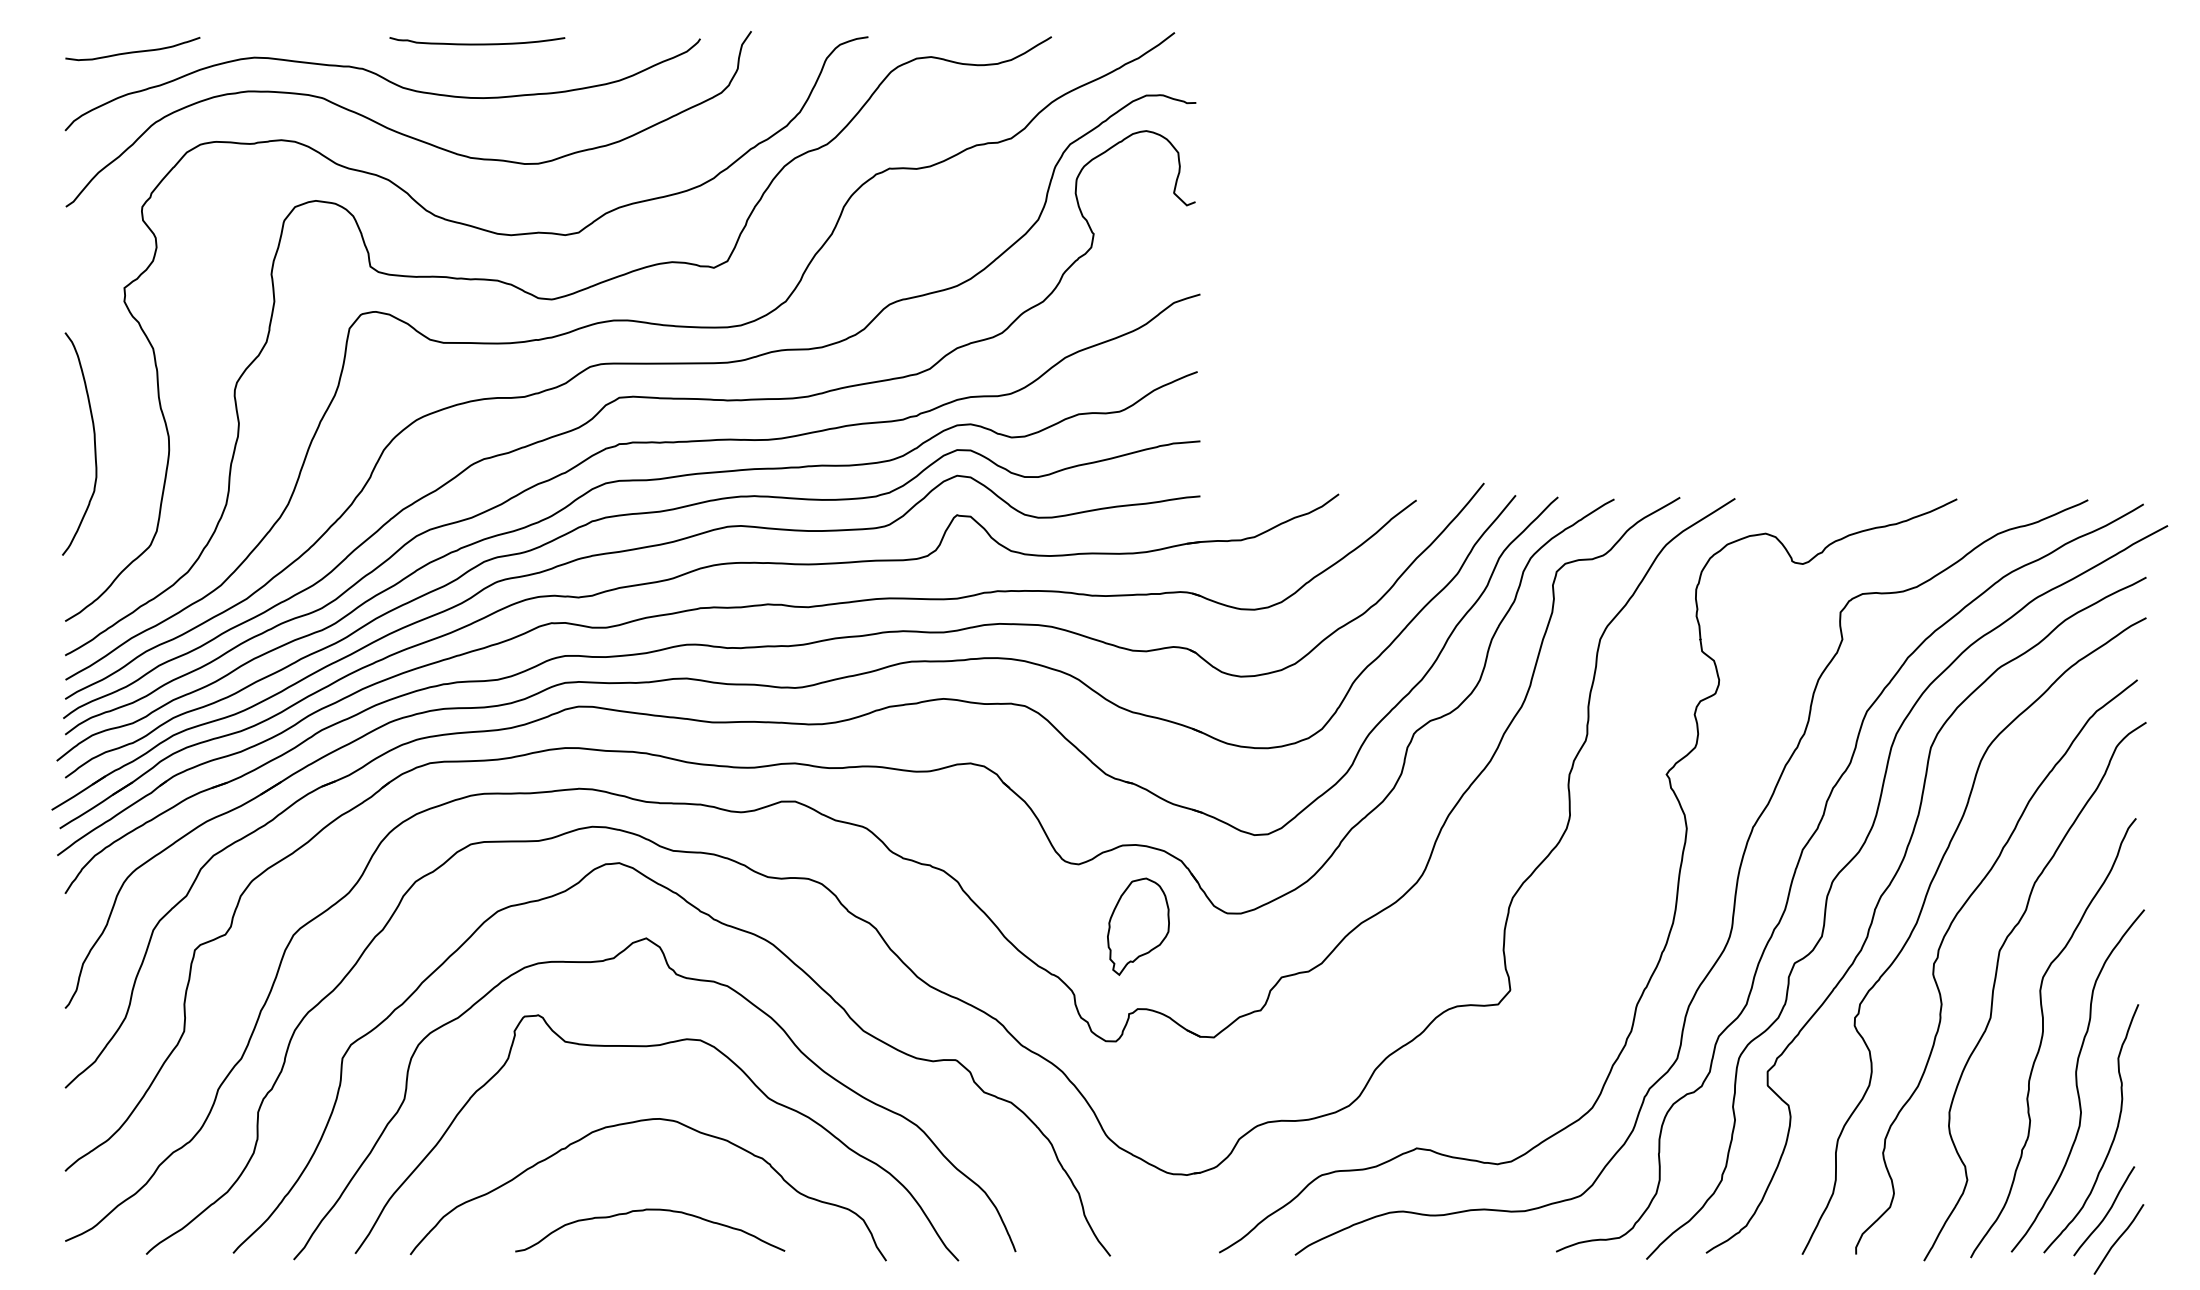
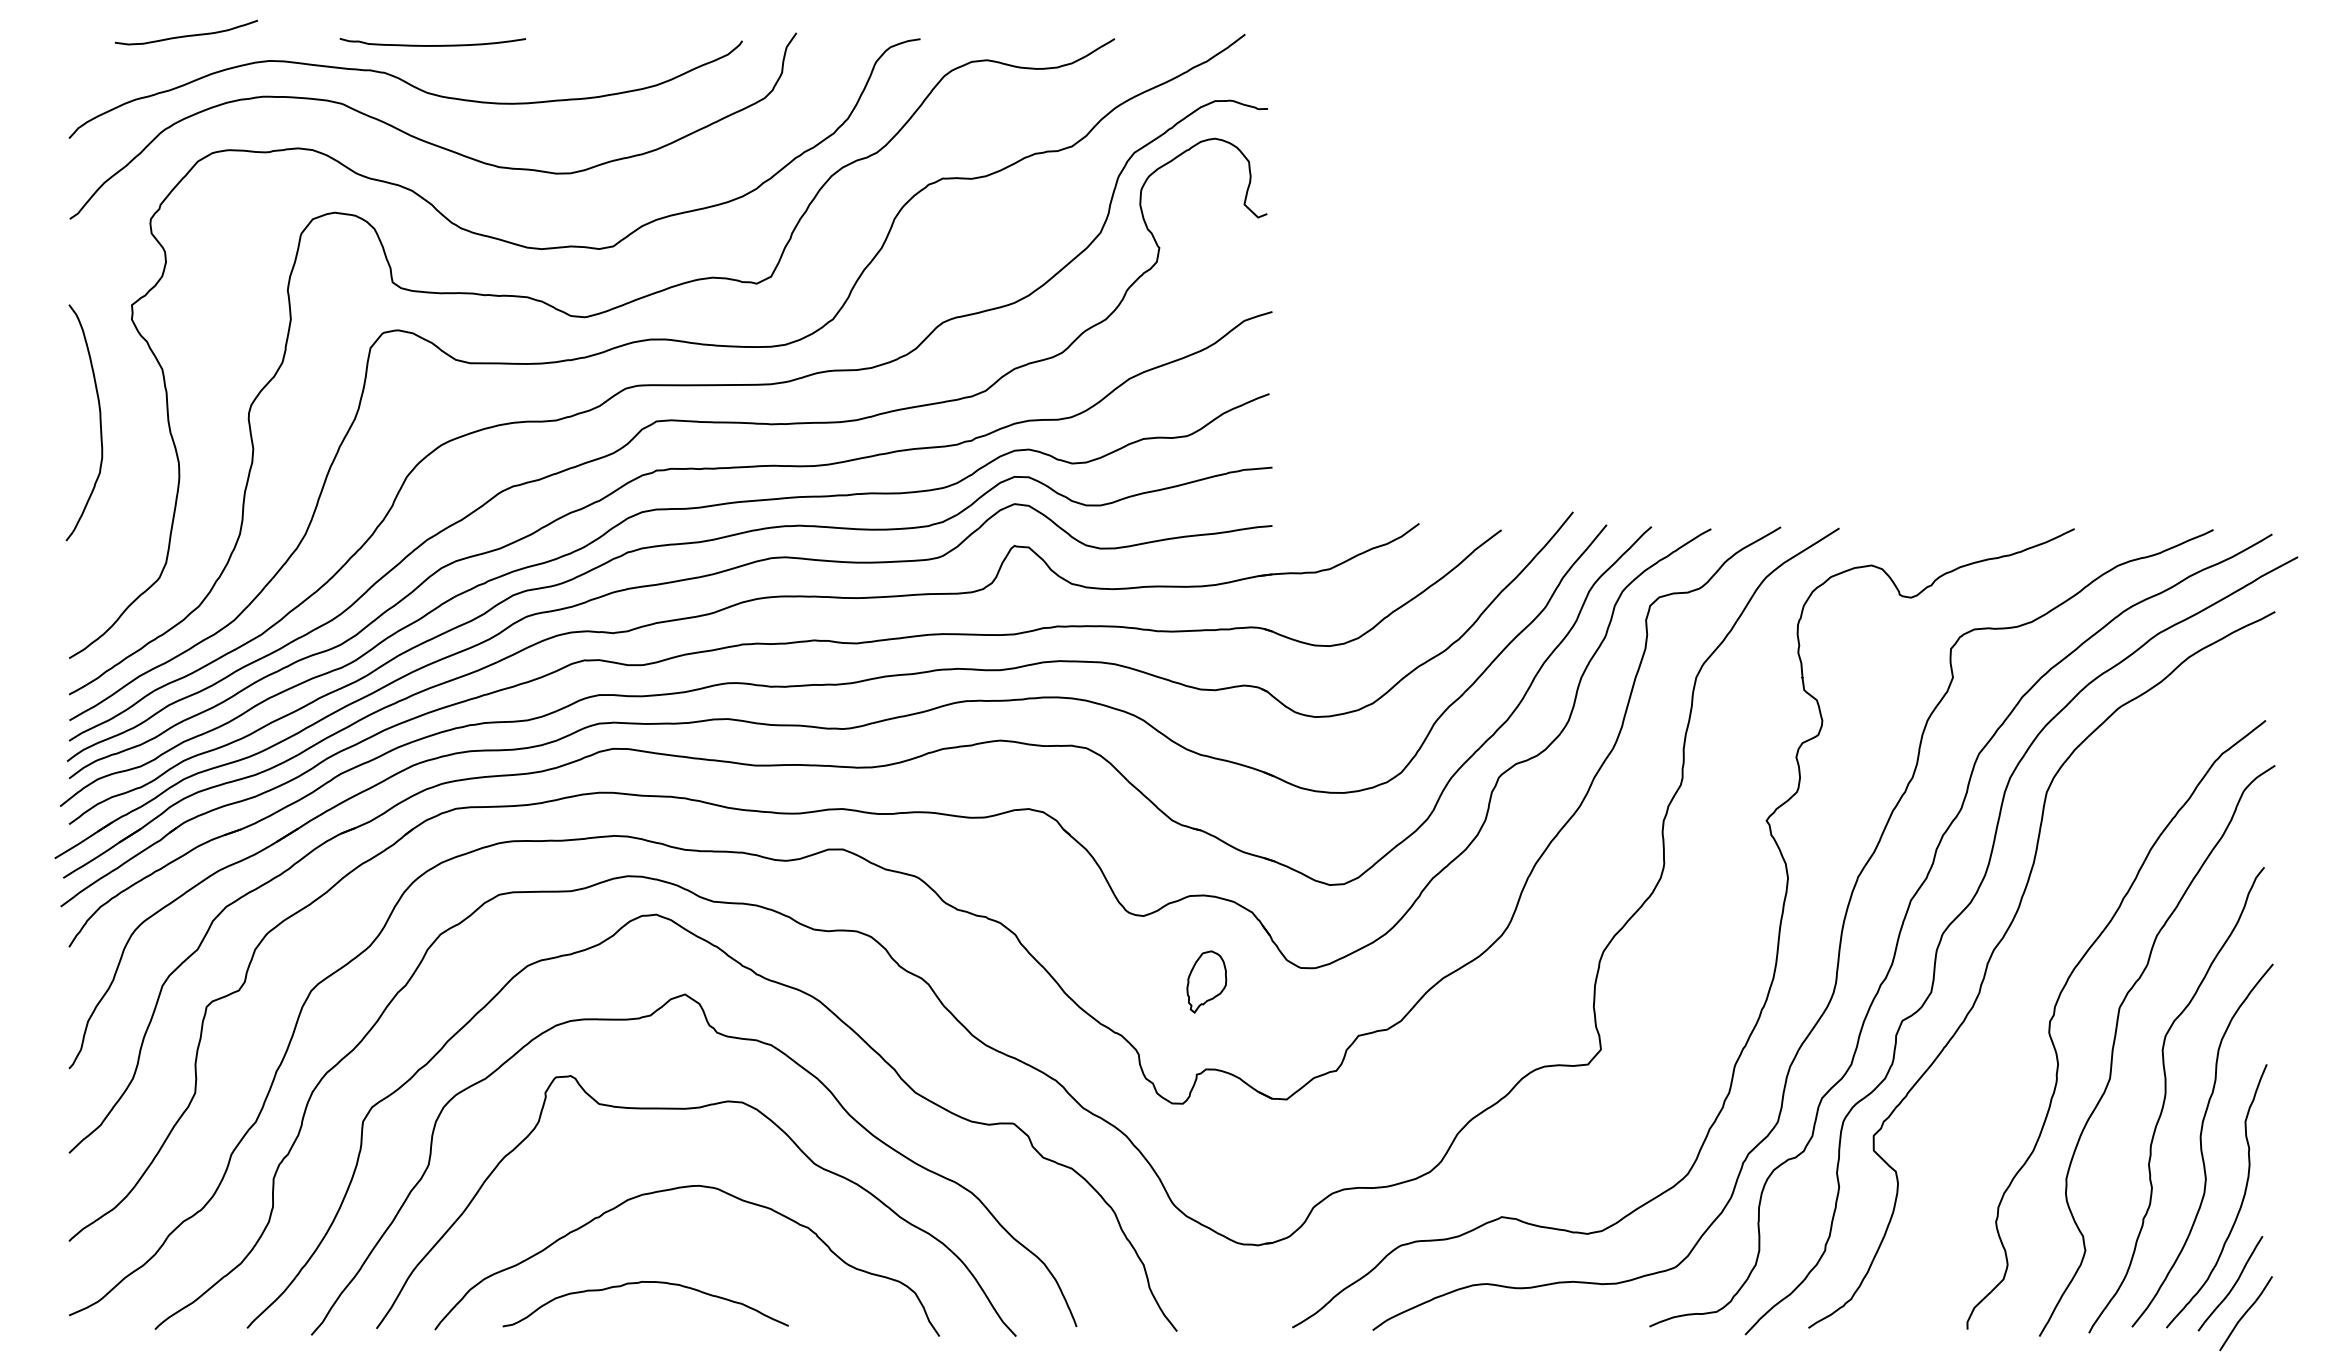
curve: (477, 43) -> (433, 44), moved
curve: (132, 51) -> (186, 35), moved
curve: (93, 439) -> (99, 417), moved
curve: (1920, 916) -> (2035, 971), removed
part: (1138, 926) -> (1206, 981), size x0.6
curve: (650, 1210) -> (646, 1282), moved

